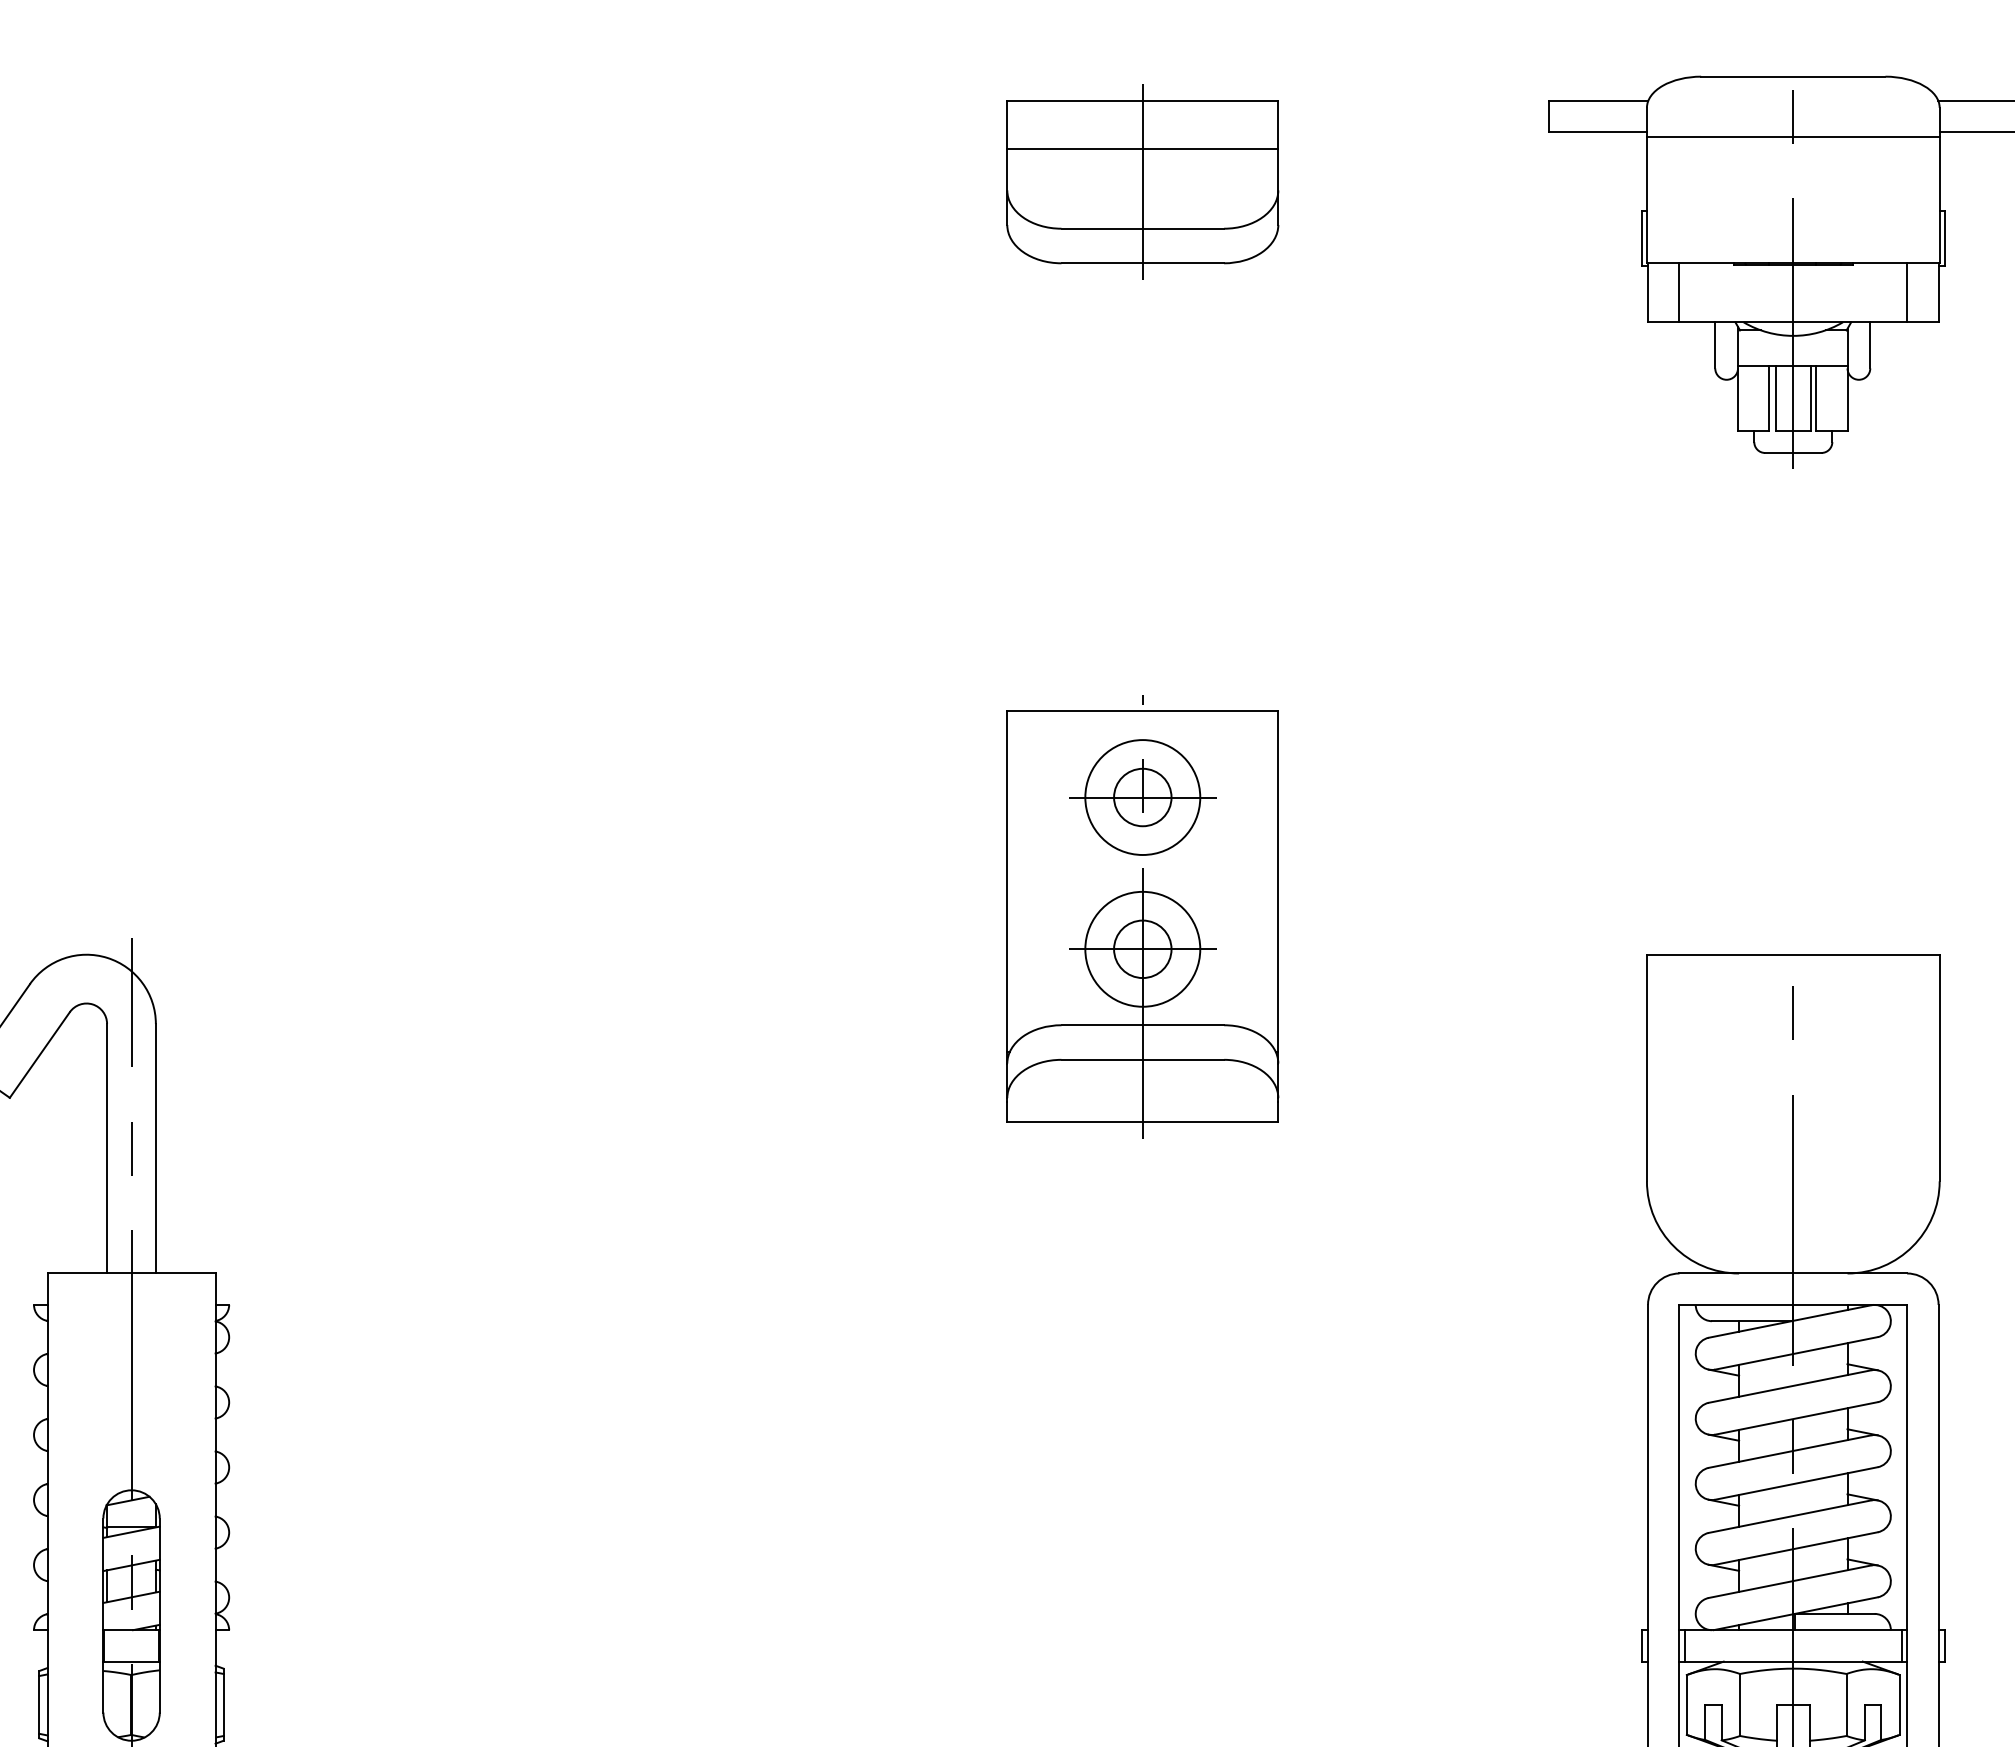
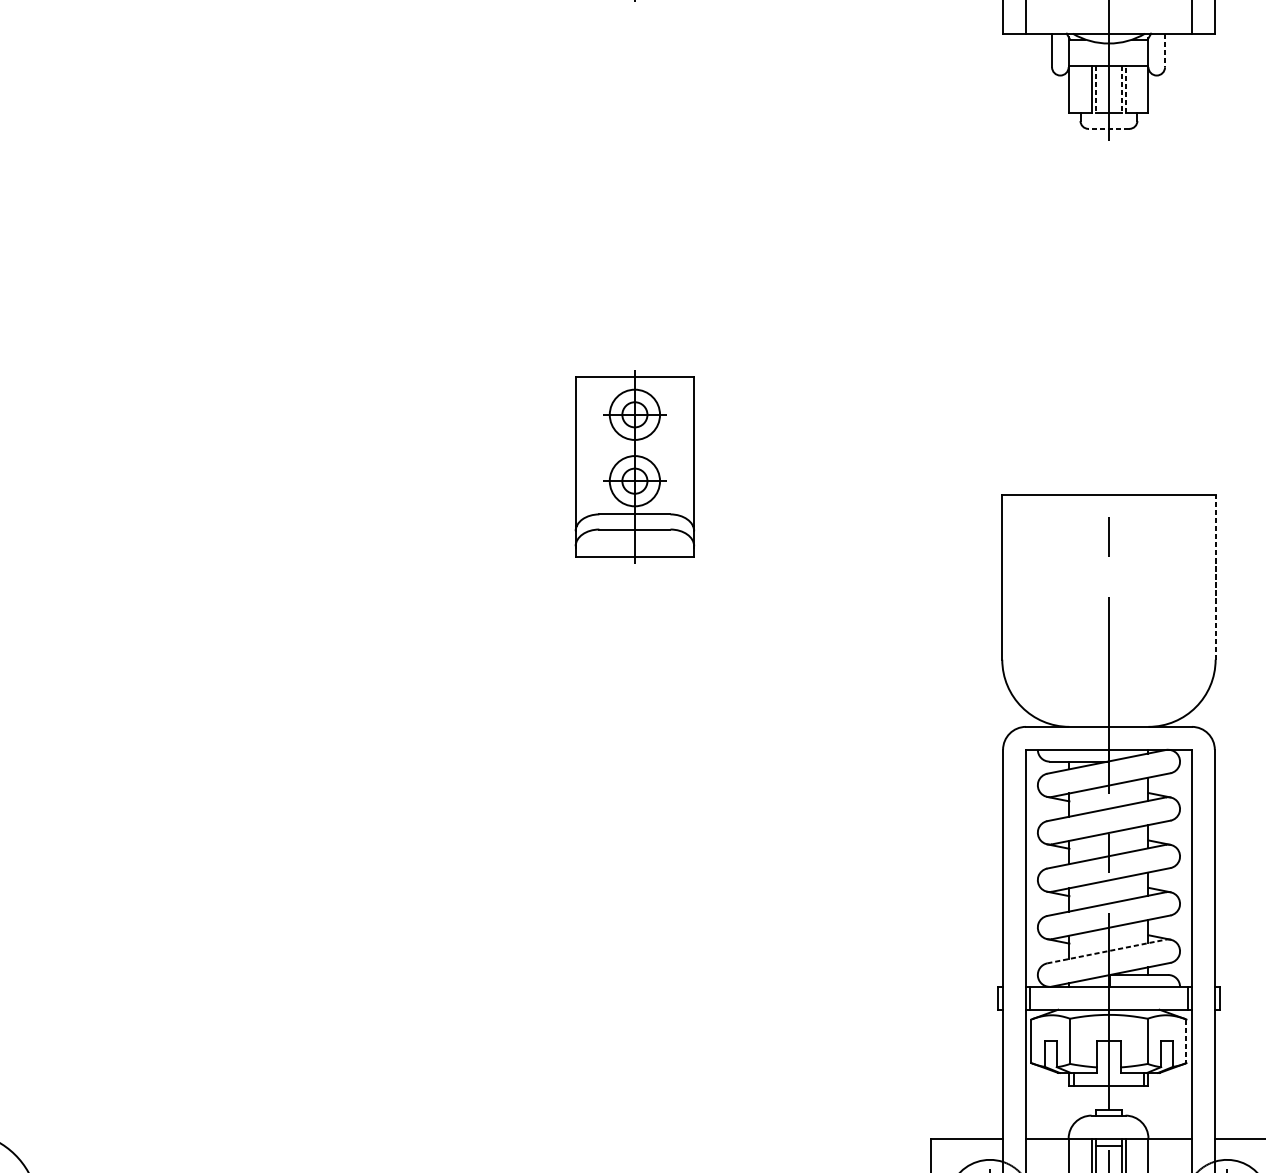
line: (1870, 345) -> (1165, 50), solid -> dashed
line: (1775, 398) -> (1095, 89), solid -> dashed
line: (1810, 398) -> (1121, 89), solid -> dashed
line: (1816, 398) -> (1125, 89), solid -> dashed
line: (1792, 452) -> (1108, 128), solid -> dashed
part: (1142, 916) -> (634, 466), size x0.6
line: (1939, 1067) -> (1215, 576), solid -> dashed
line: (1790, 1581) -> (1106, 951), solid -> dashed
line: (1899, 1704) -> (1186, 1041), solid -> dashed

